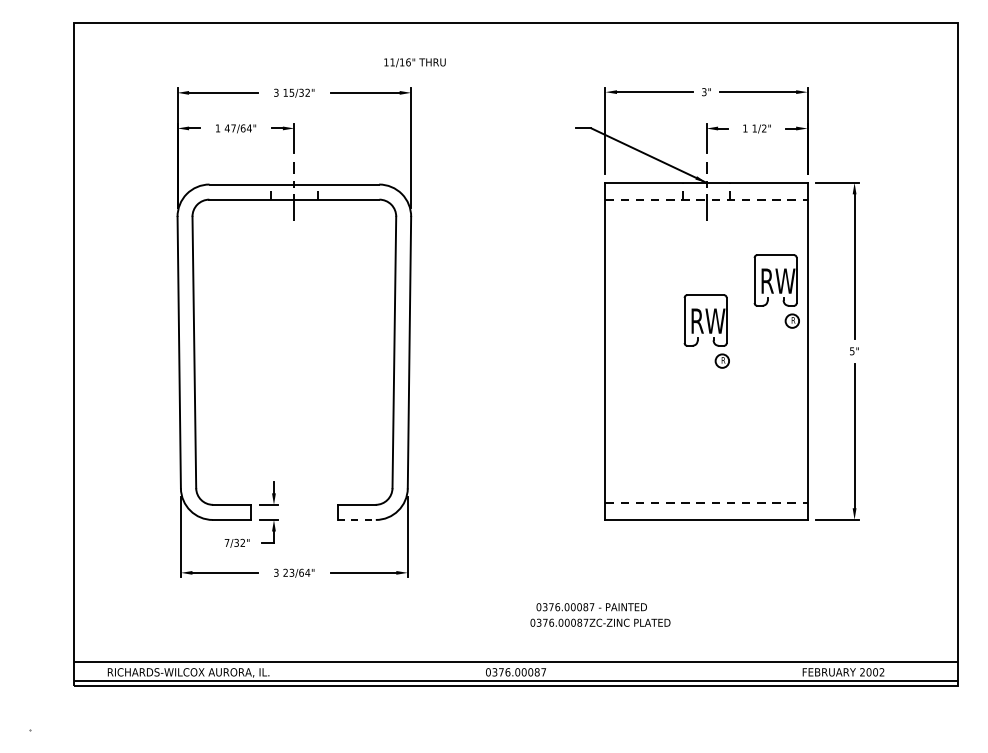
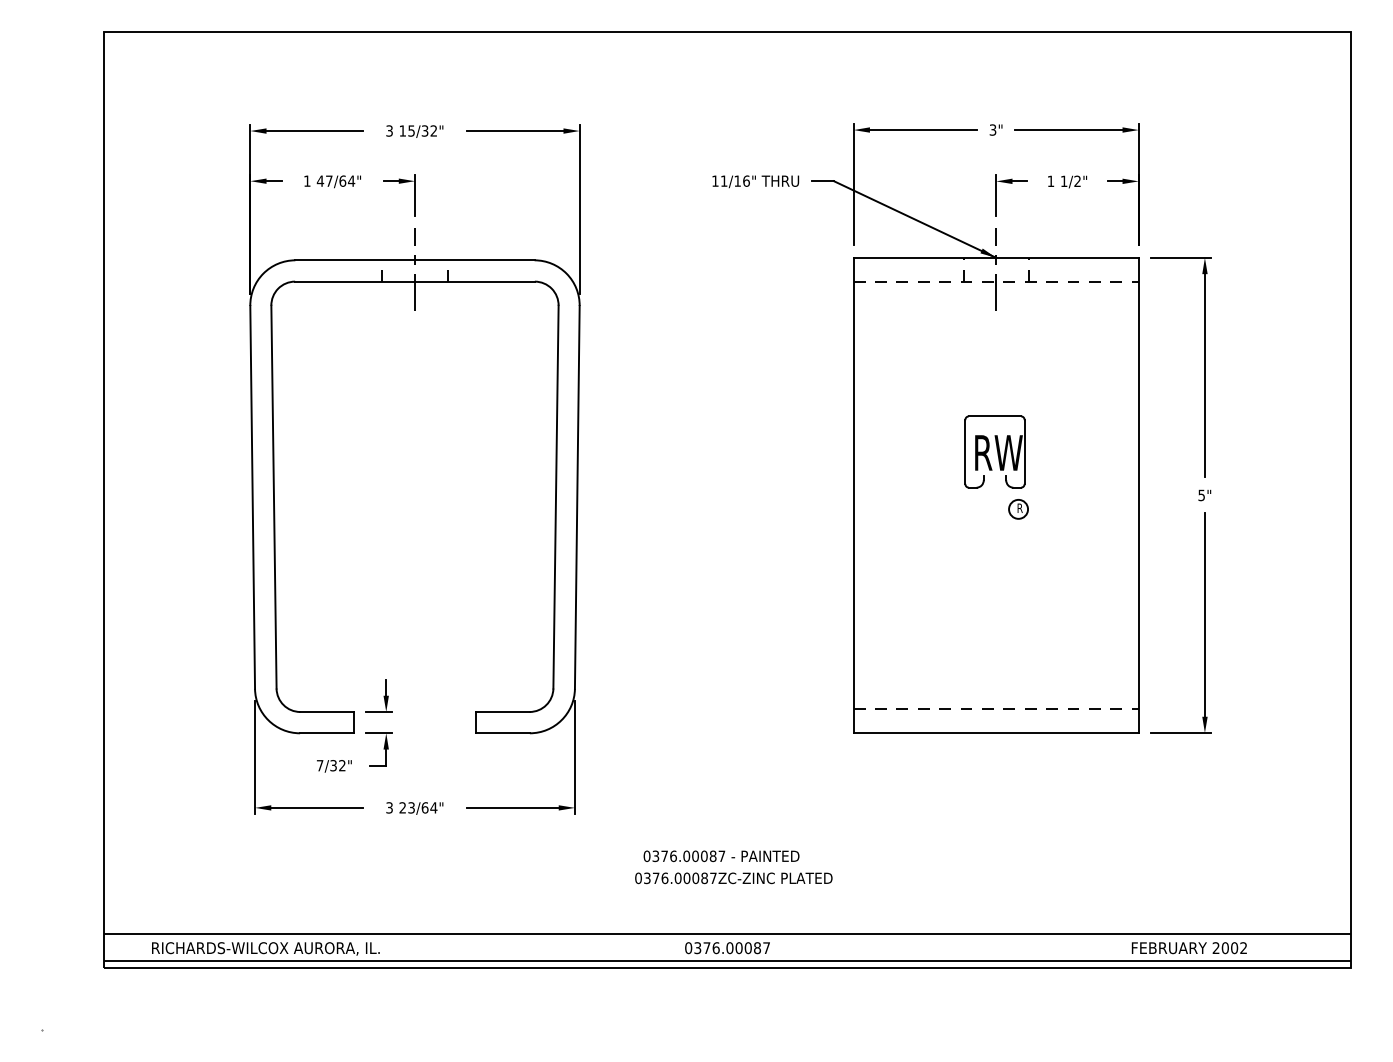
text: (414, 62) -> (755, 181), moved
part: (776, 291) -> (1094, 411), removed
line: (357, 519) -> (504, 732), dashed -> solid
text: (600, 614) -> (733, 866), moved

